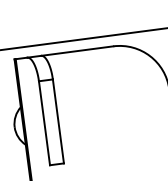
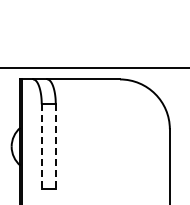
line: (58, 122) -> (55, 147), solid -> dashed
line: (44, 124) -> (41, 147), solid -> dashed

